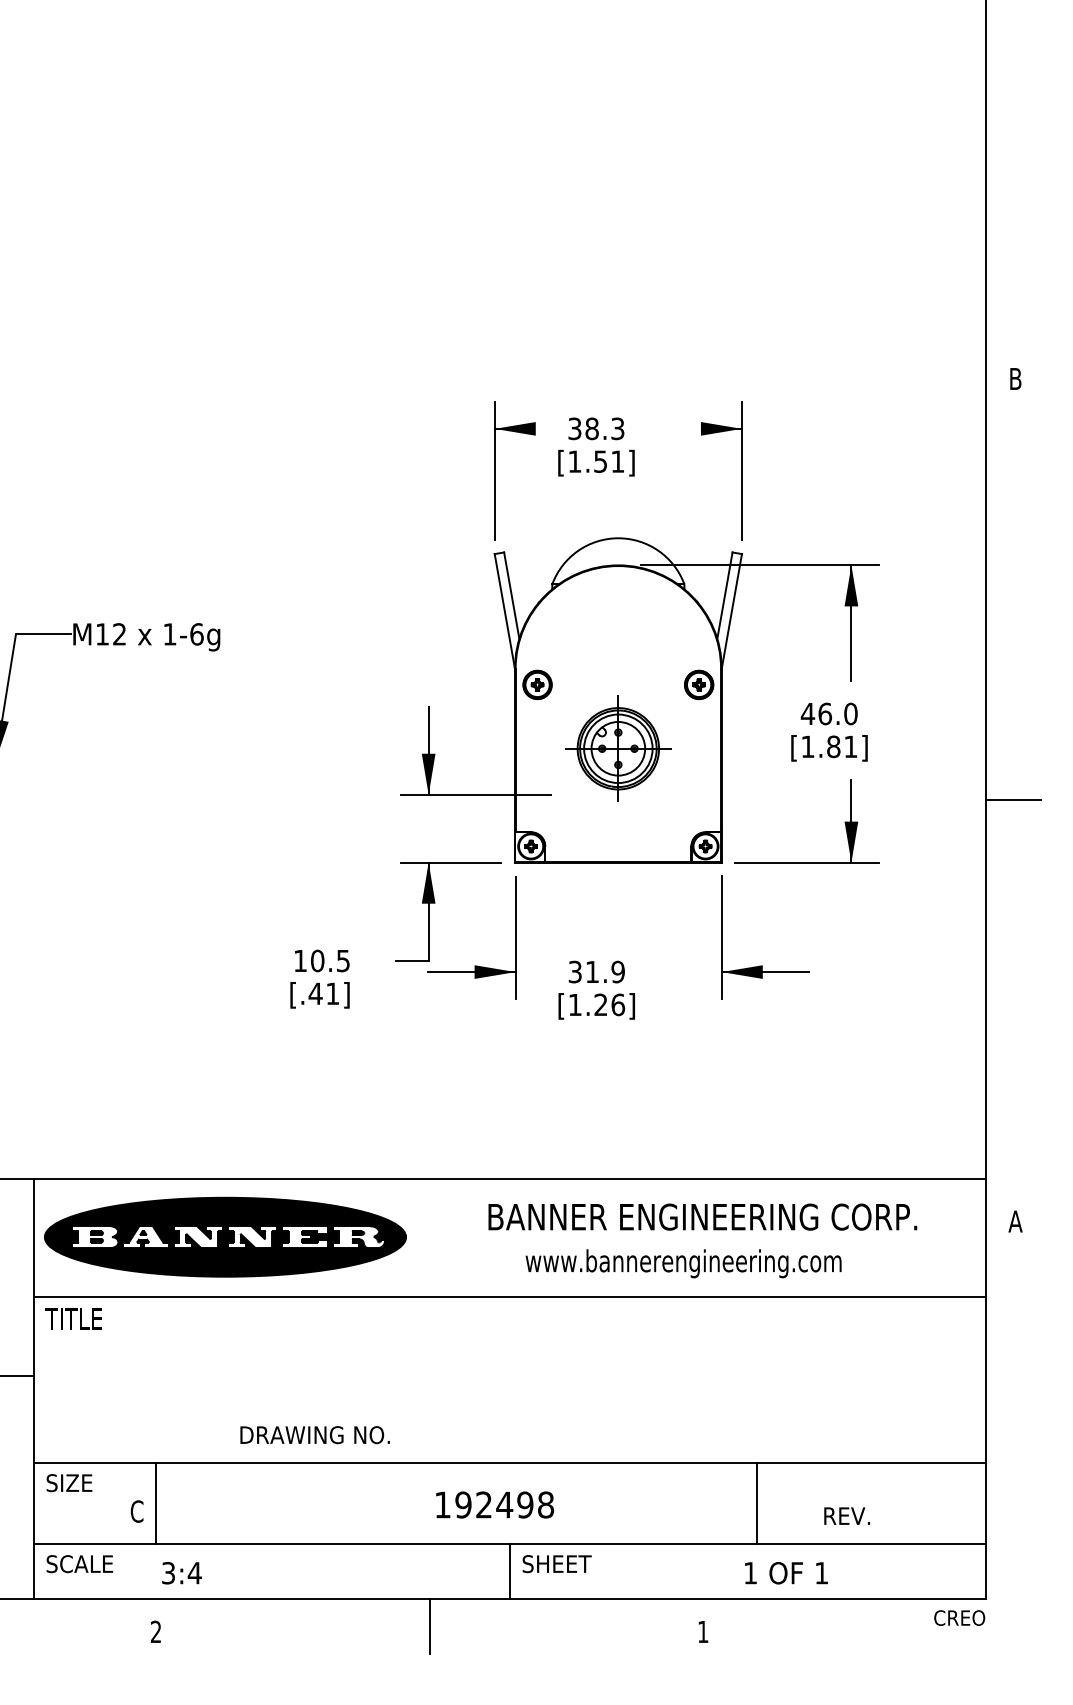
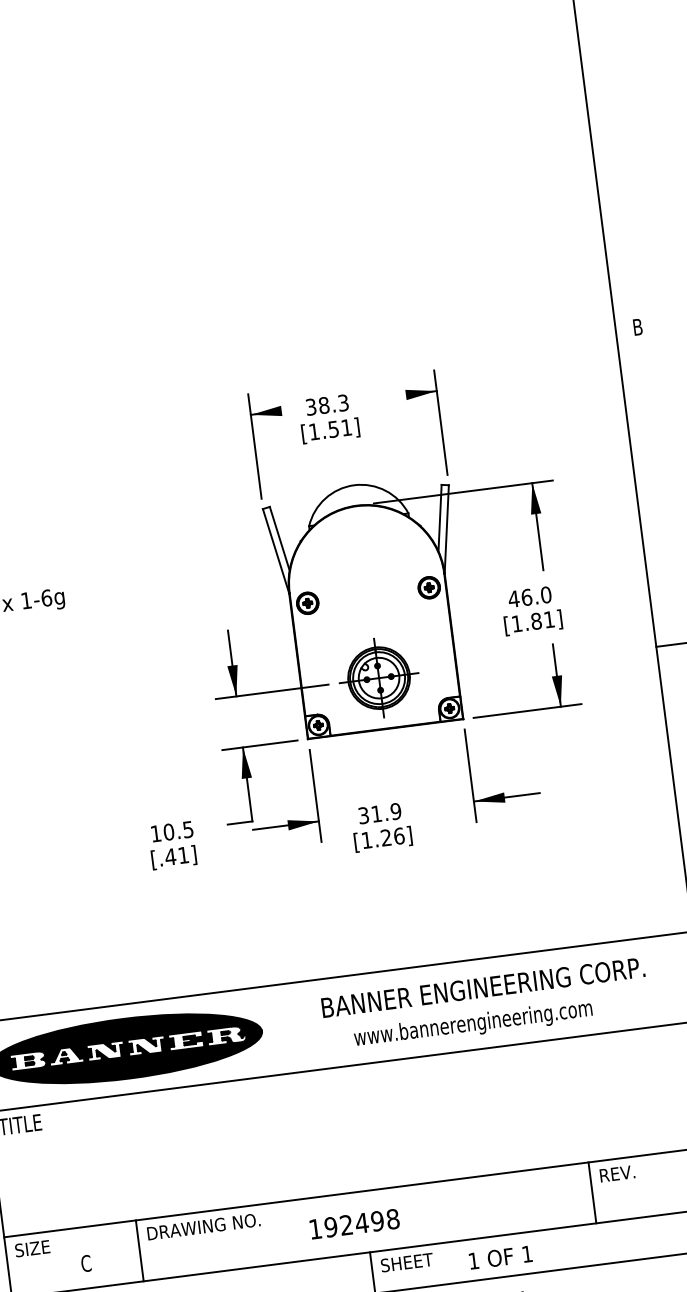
part: (618, 748) -> (379, 677), moved
text: (314, 1435) -> (203, 1227), moved
line: (156, 1503) -> (139, 1250), moved
line: (757, 1503) -> (592, 1192), moved
text: (847, 1515) -> (617, 1173), moved
text: (786, 1573) -> (500, 1257), moved

